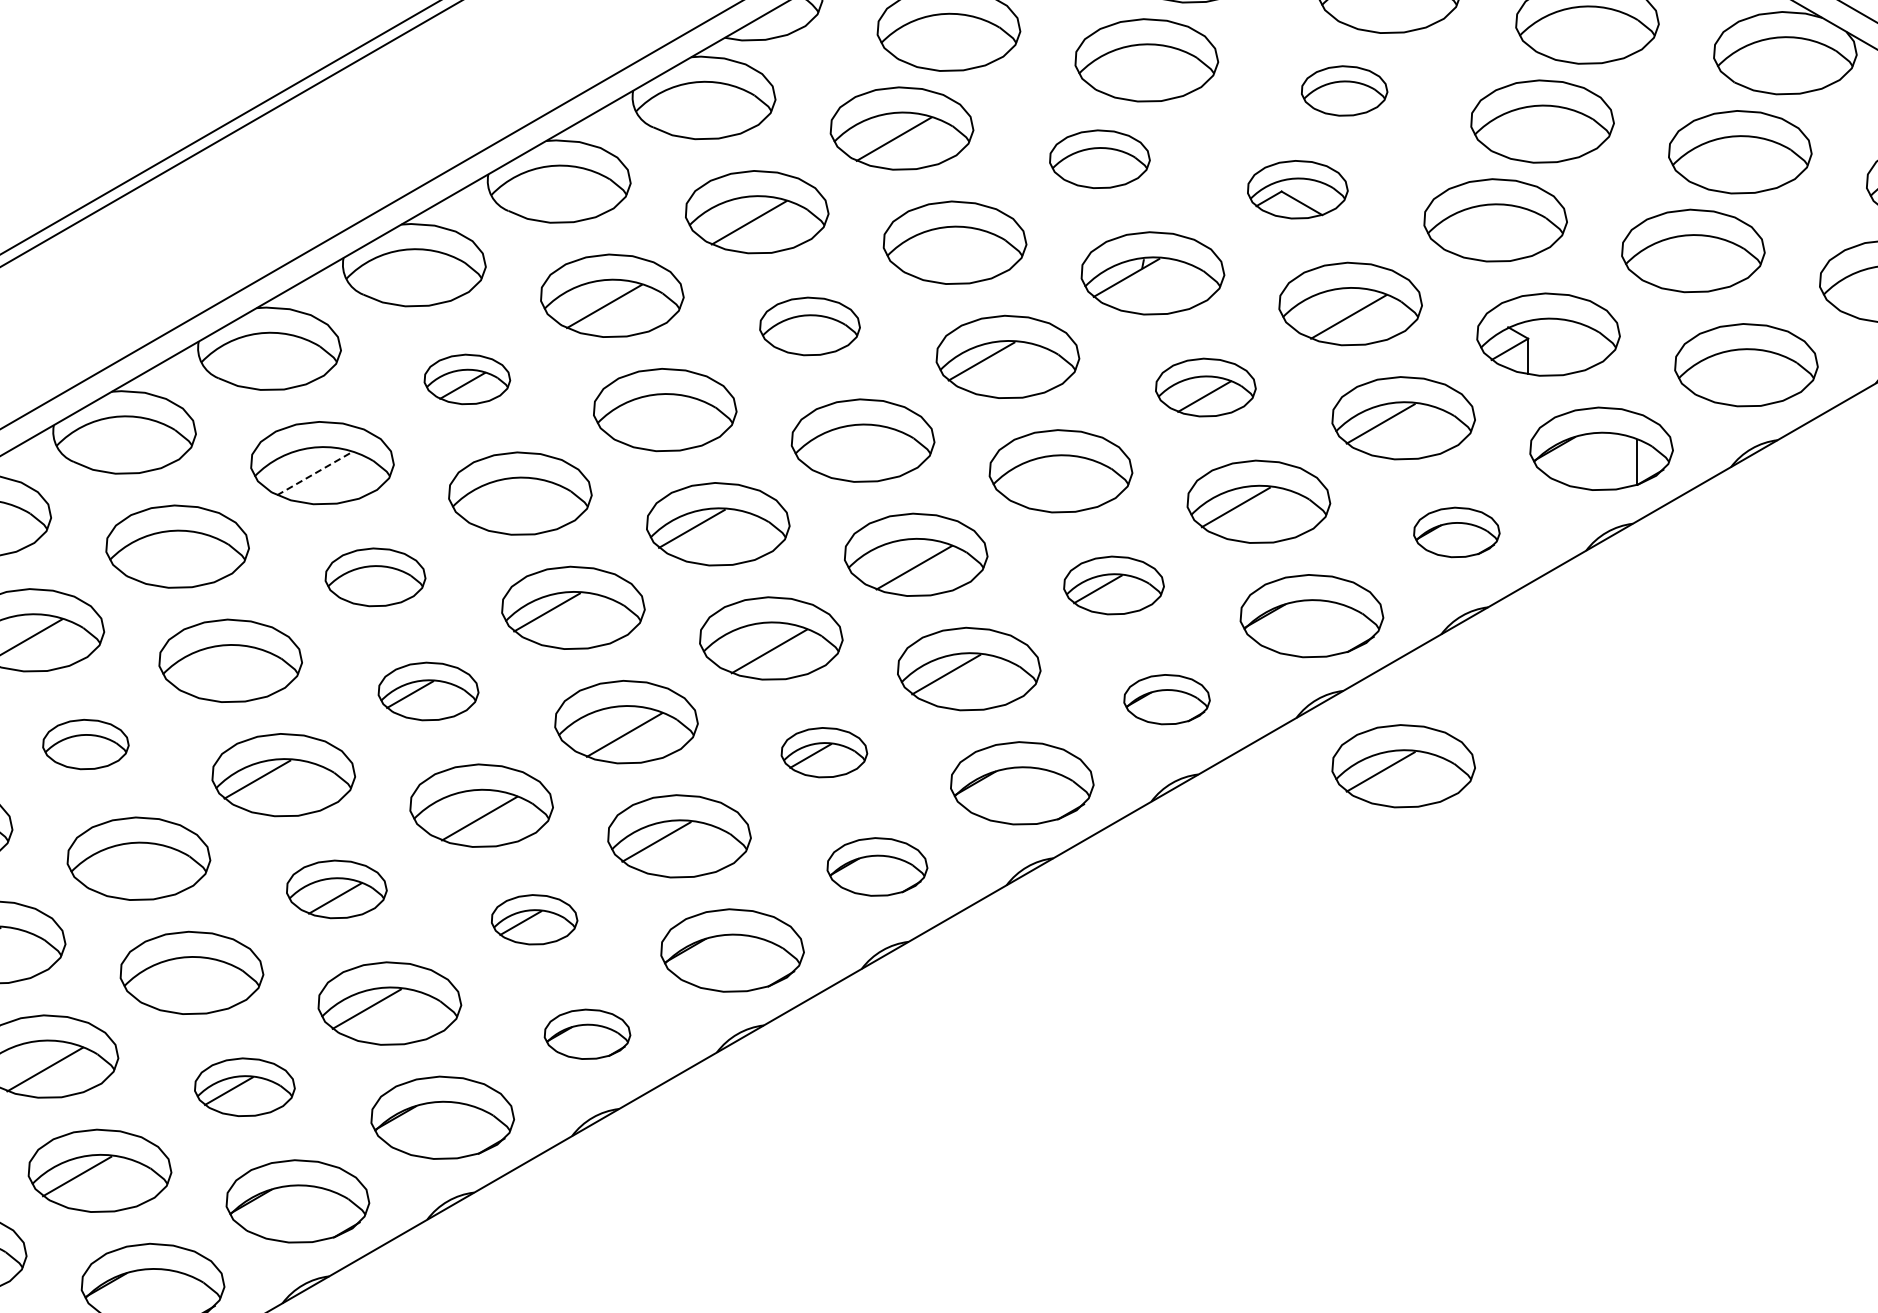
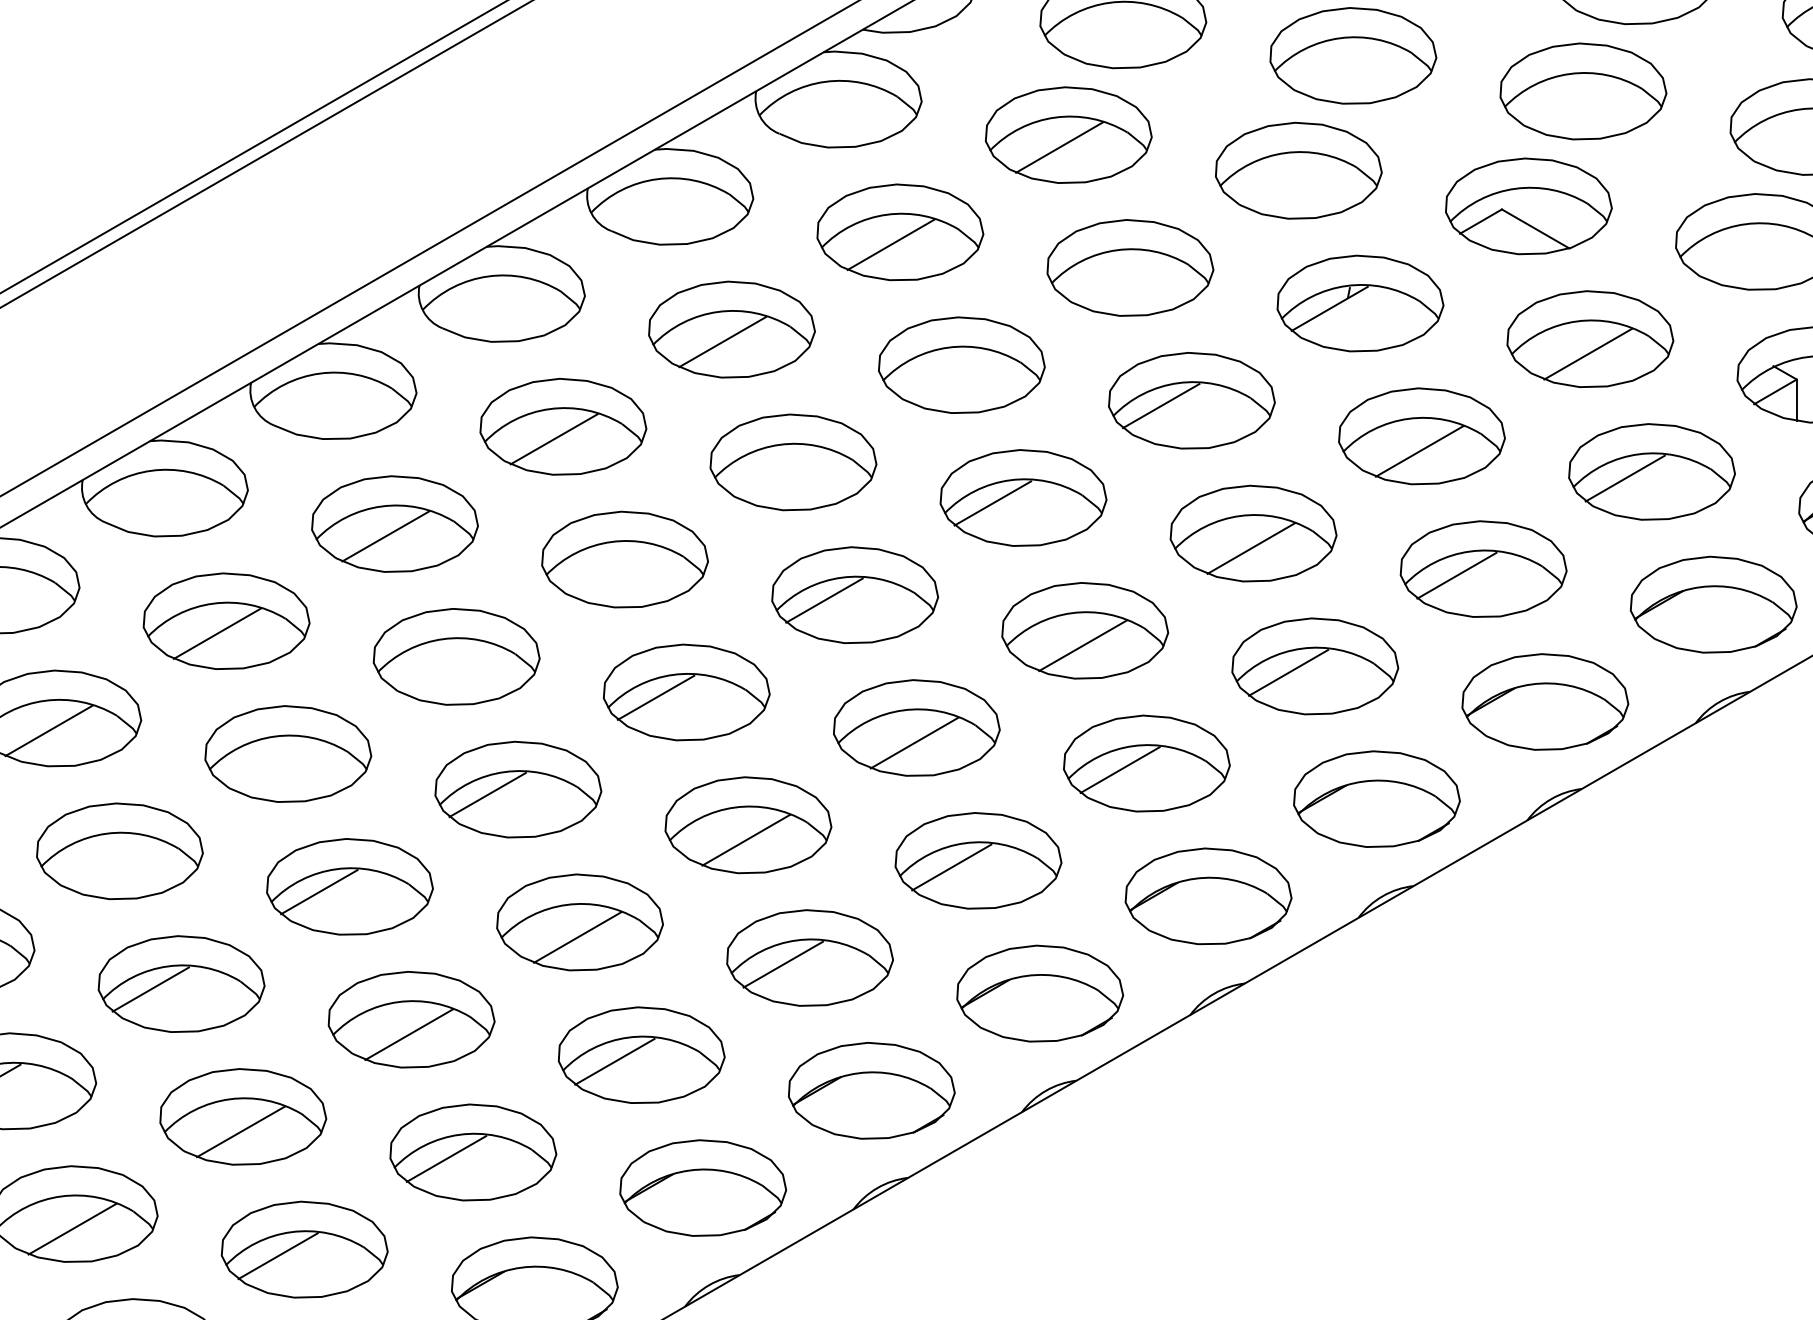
part: (1344, 90) -> (1583, 90), size x1.67
part: (1099, 159) -> (1298, 171), size x1.43
part: (1297, 189) -> (1528, 206), size x1.43
part: (809, 326) -> (961, 365), size x1.43
part: (467, 379) -> (563, 426), size x1.67
part: (1205, 387) -> (1421, 436), size x1.43
line: (836, 445) -> (992, 503), added
line: (314, 473) -> (385, 536), dashed -> solid
line: (1058, 483) -> (1250, 547), added
part: (1456, 532) -> (1713, 604), size x1.67
line: (169, 557) -> (217, 633), added
part: (375, 577) -> (456, 657), size x1.43
part: (1113, 585) -> (1314, 666), size x1.43
part: (428, 691) -> (518, 789), size x1.43
part: (1166, 699) -> (1376, 798), size x1.67
part: (85, 744) -> (119, 851), size x1.67
part: (824, 752) -> (978, 860), size x1.67
part: (1403, 766) -> (1651, 876), removed
line: (112, 863) -> (150, 989), added
part: (877, 866) -> (1040, 993), size x1.43
part: (336, 889) -> (411, 1019), size x1.43
part: (534, 919) -> (641, 1054), size x1.67
line: (189, 985) -> (240, 1131), added
part: (587, 1034) -> (703, 1188), size x1.67
part: (244, 1087) -> (304, 1250), size x1.43

